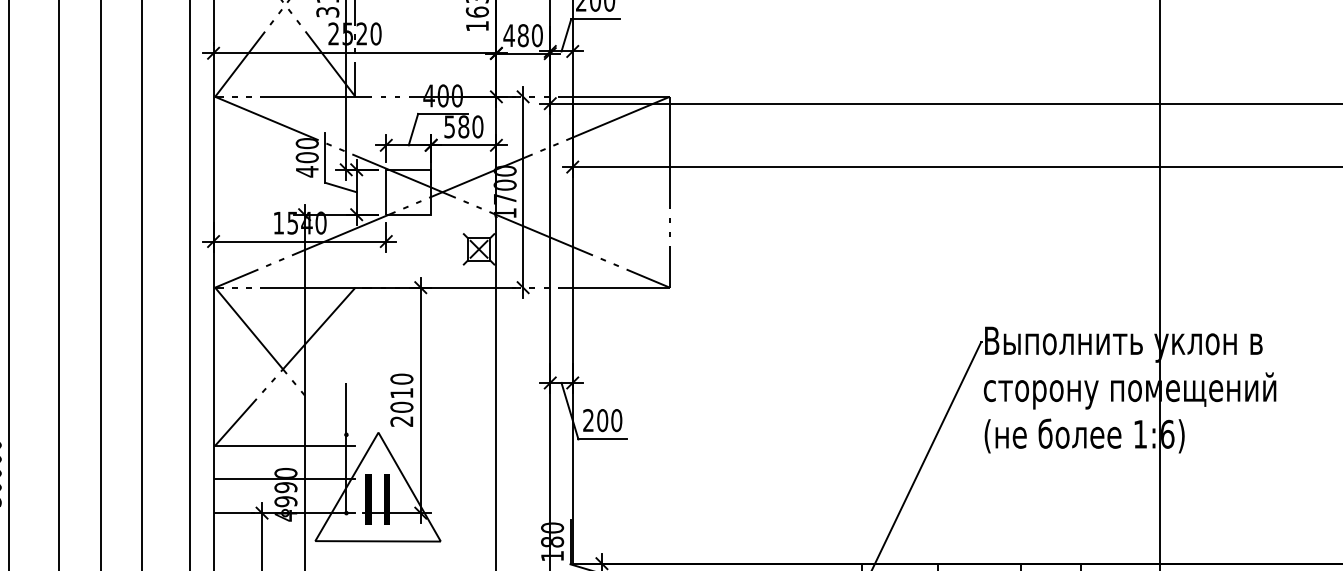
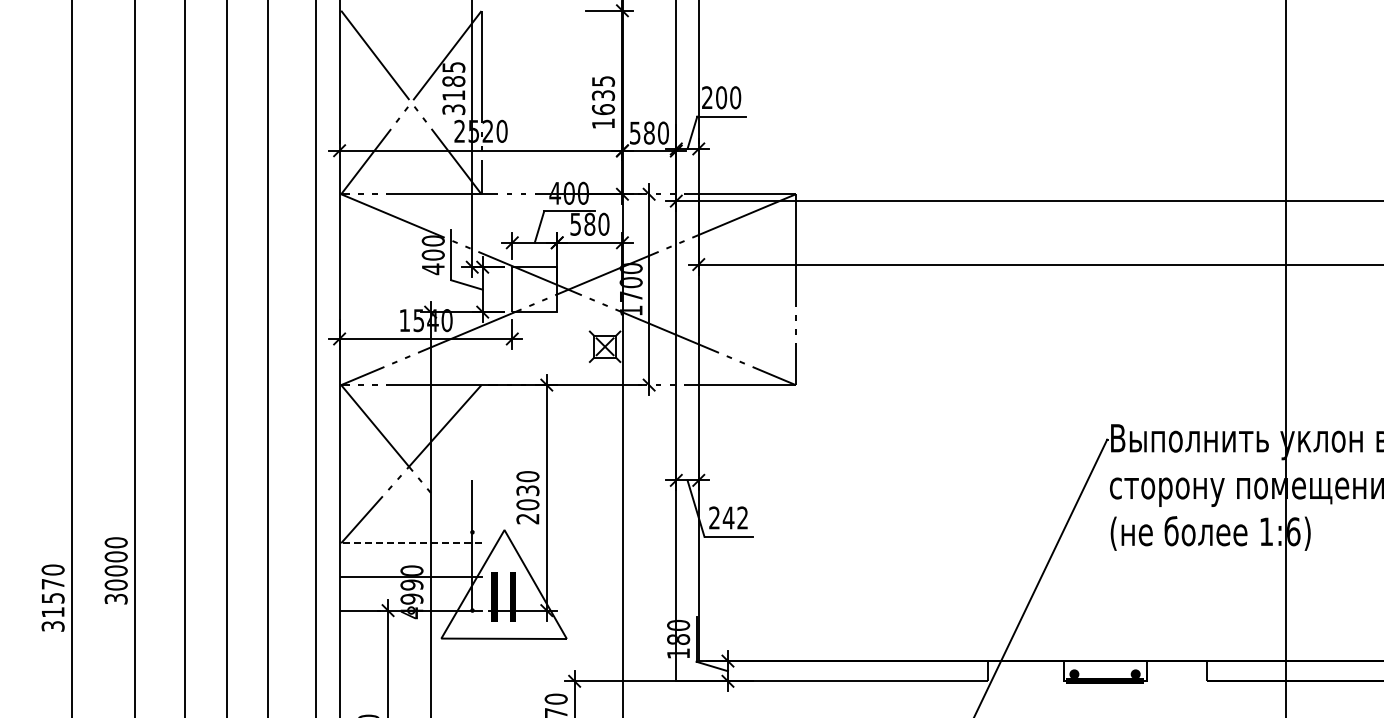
text: (509, 35) -> (635, 132), 480 -> 580
text: (401, 393) -> (527, 490), 2010 -> 2030
text: (609, 420) -> (735, 517), 200 -> 242
line: (284, 446) -> (410, 543), solid -> dashed

